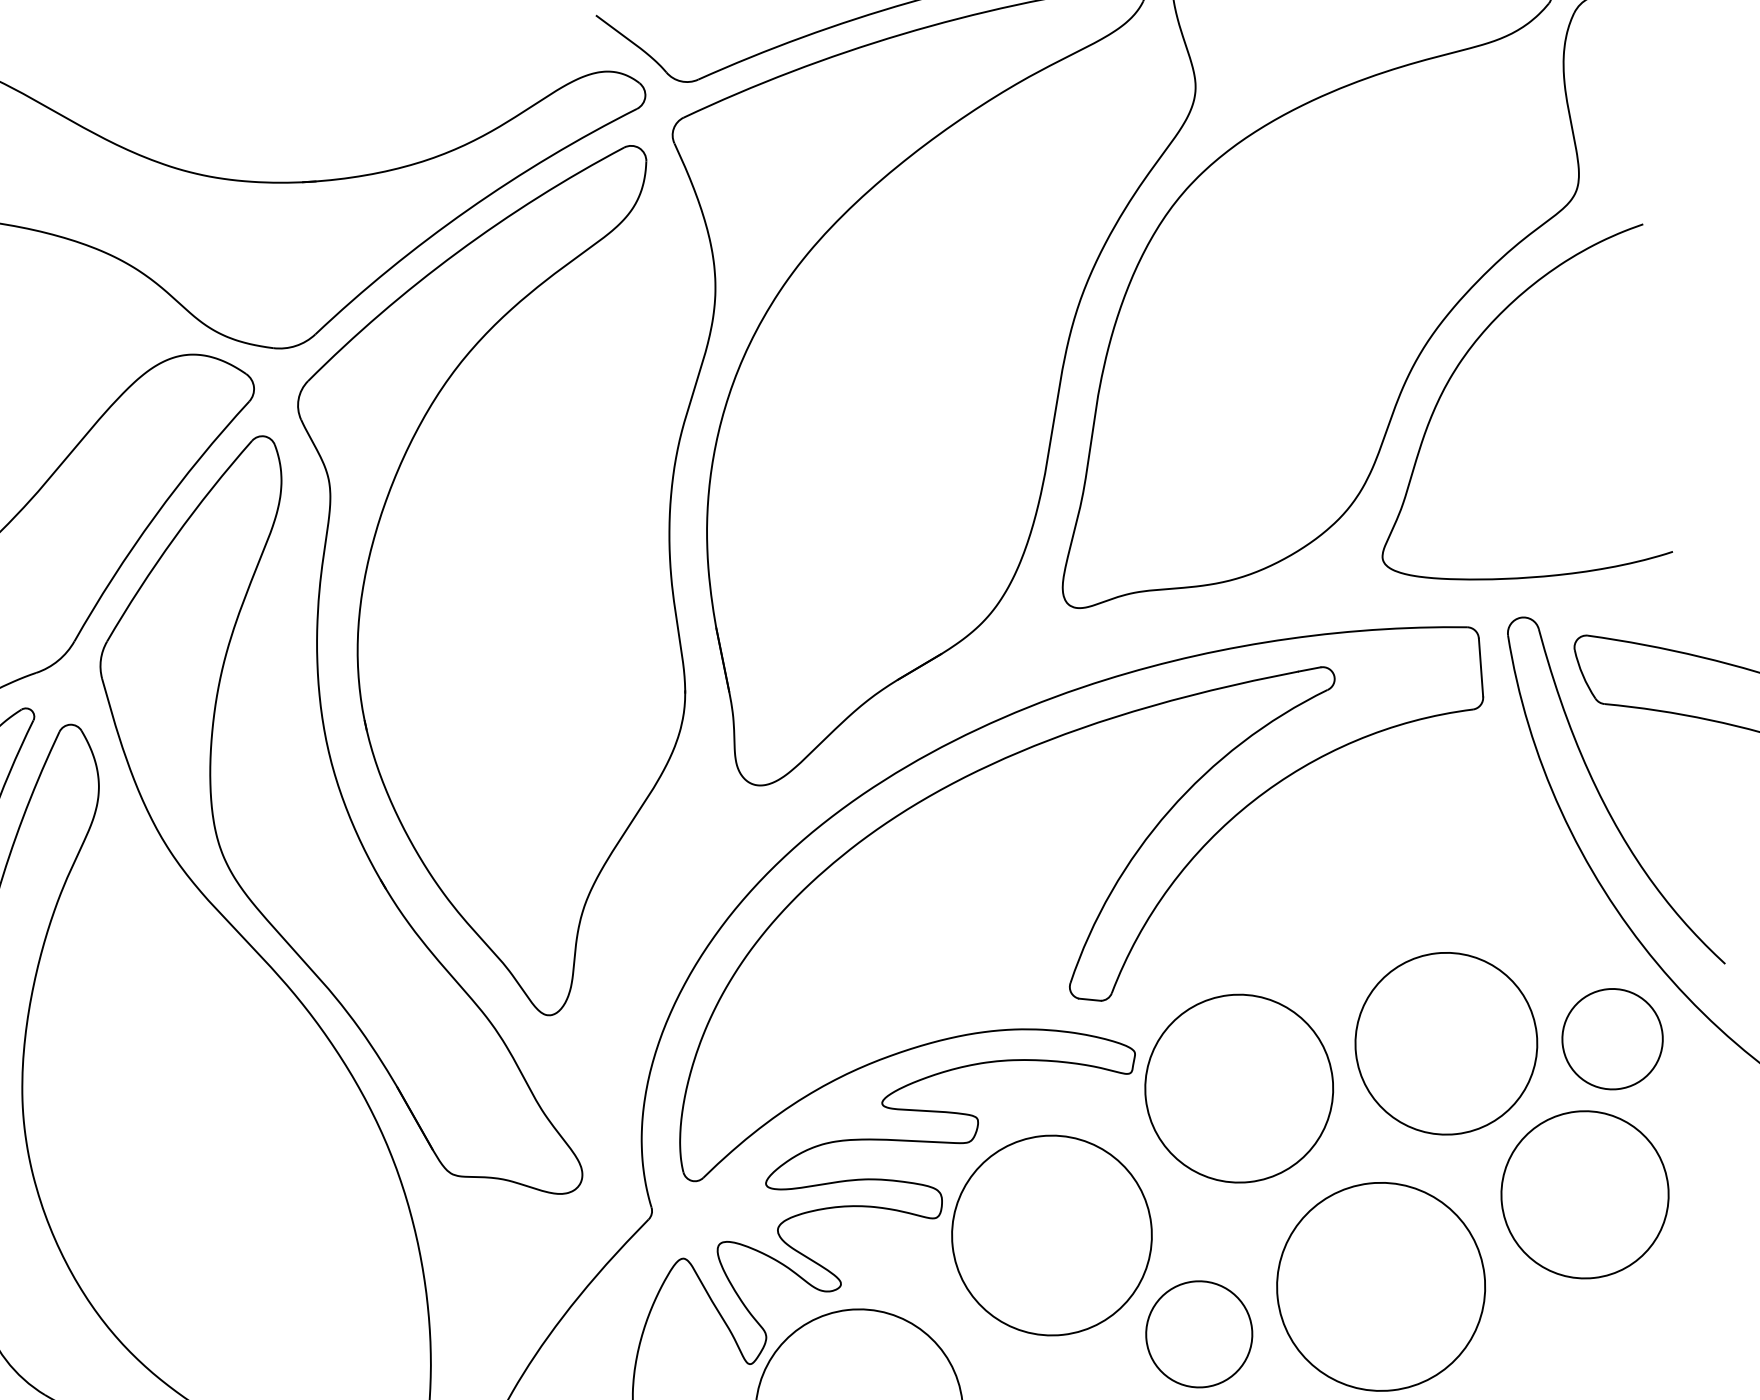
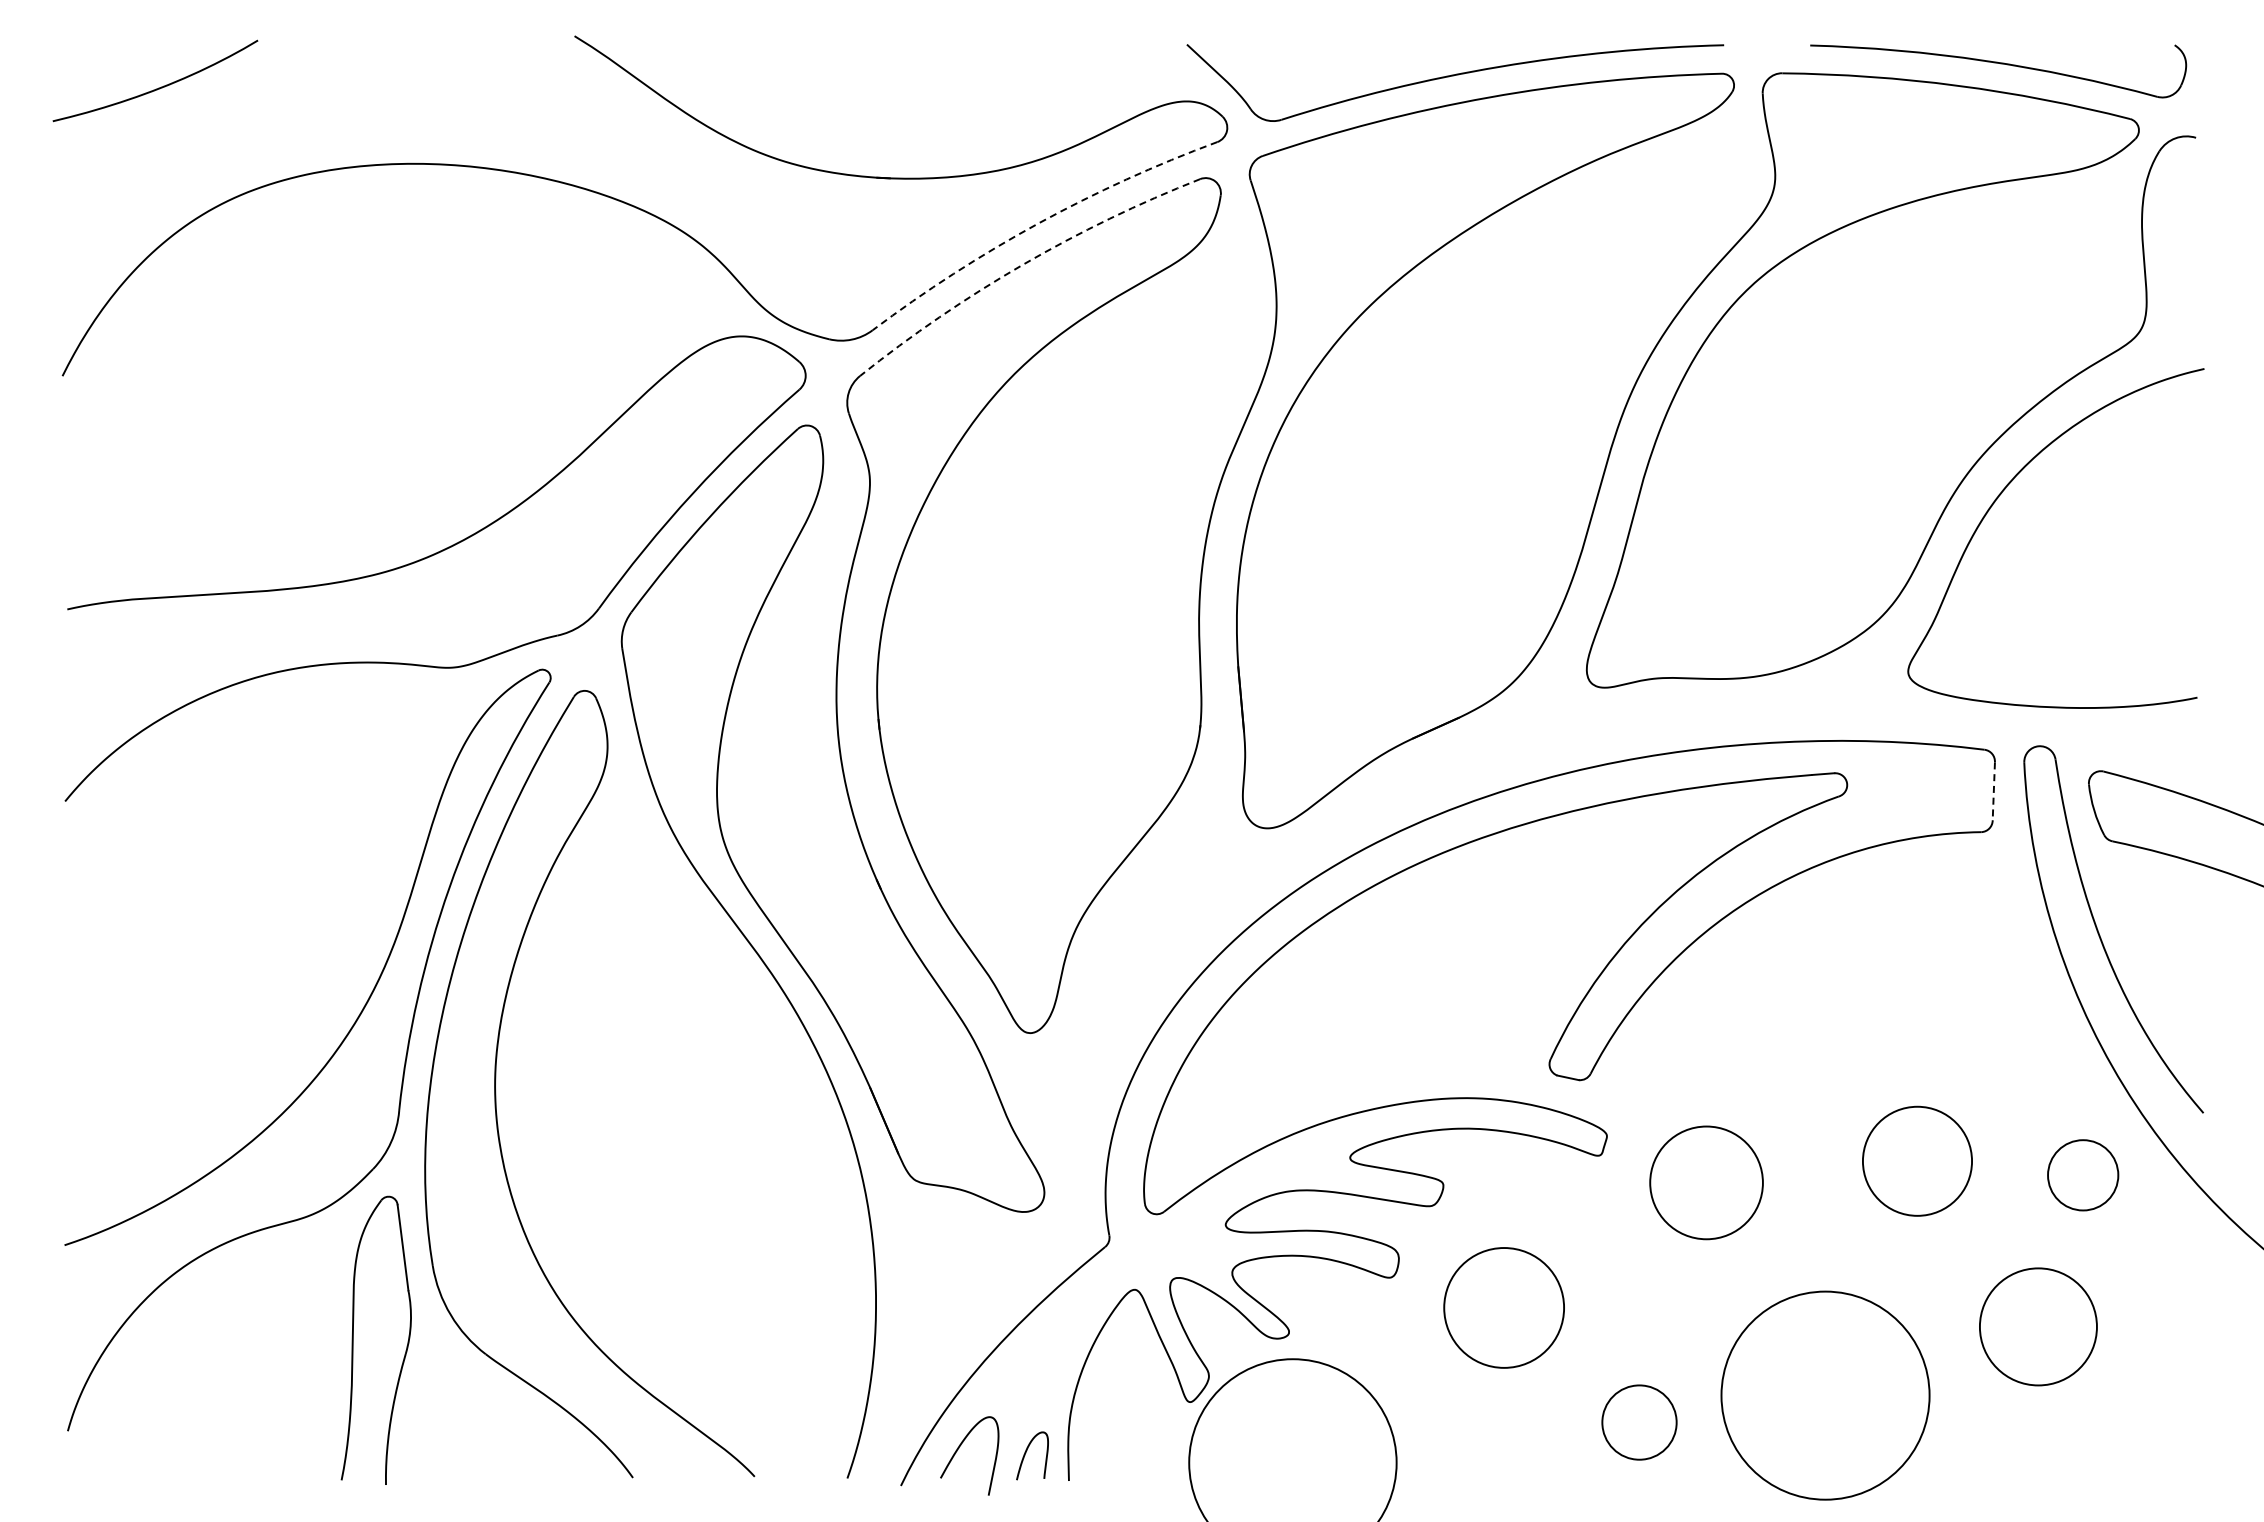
arc: (468, 209) -> (1038, 223), solid -> dashed
arc: (457, 252) -> (1022, 264), solid -> dashed
line: (1480, 667) -> (1993, 791), solid -> dashed
circle: (1611, 1039) -> (2082, 1175), size x0.7
circle: (1446, 1043) -> (1917, 1161), size x0.6
circle: (1239, 1088) -> (1706, 1182), size x0.6
circle: (1585, 1194) -> (2038, 1326), size x0.7
circle: (1052, 1235) -> (1504, 1307), size x0.6
circle: (1199, 1334) -> (1639, 1422), size x0.7

